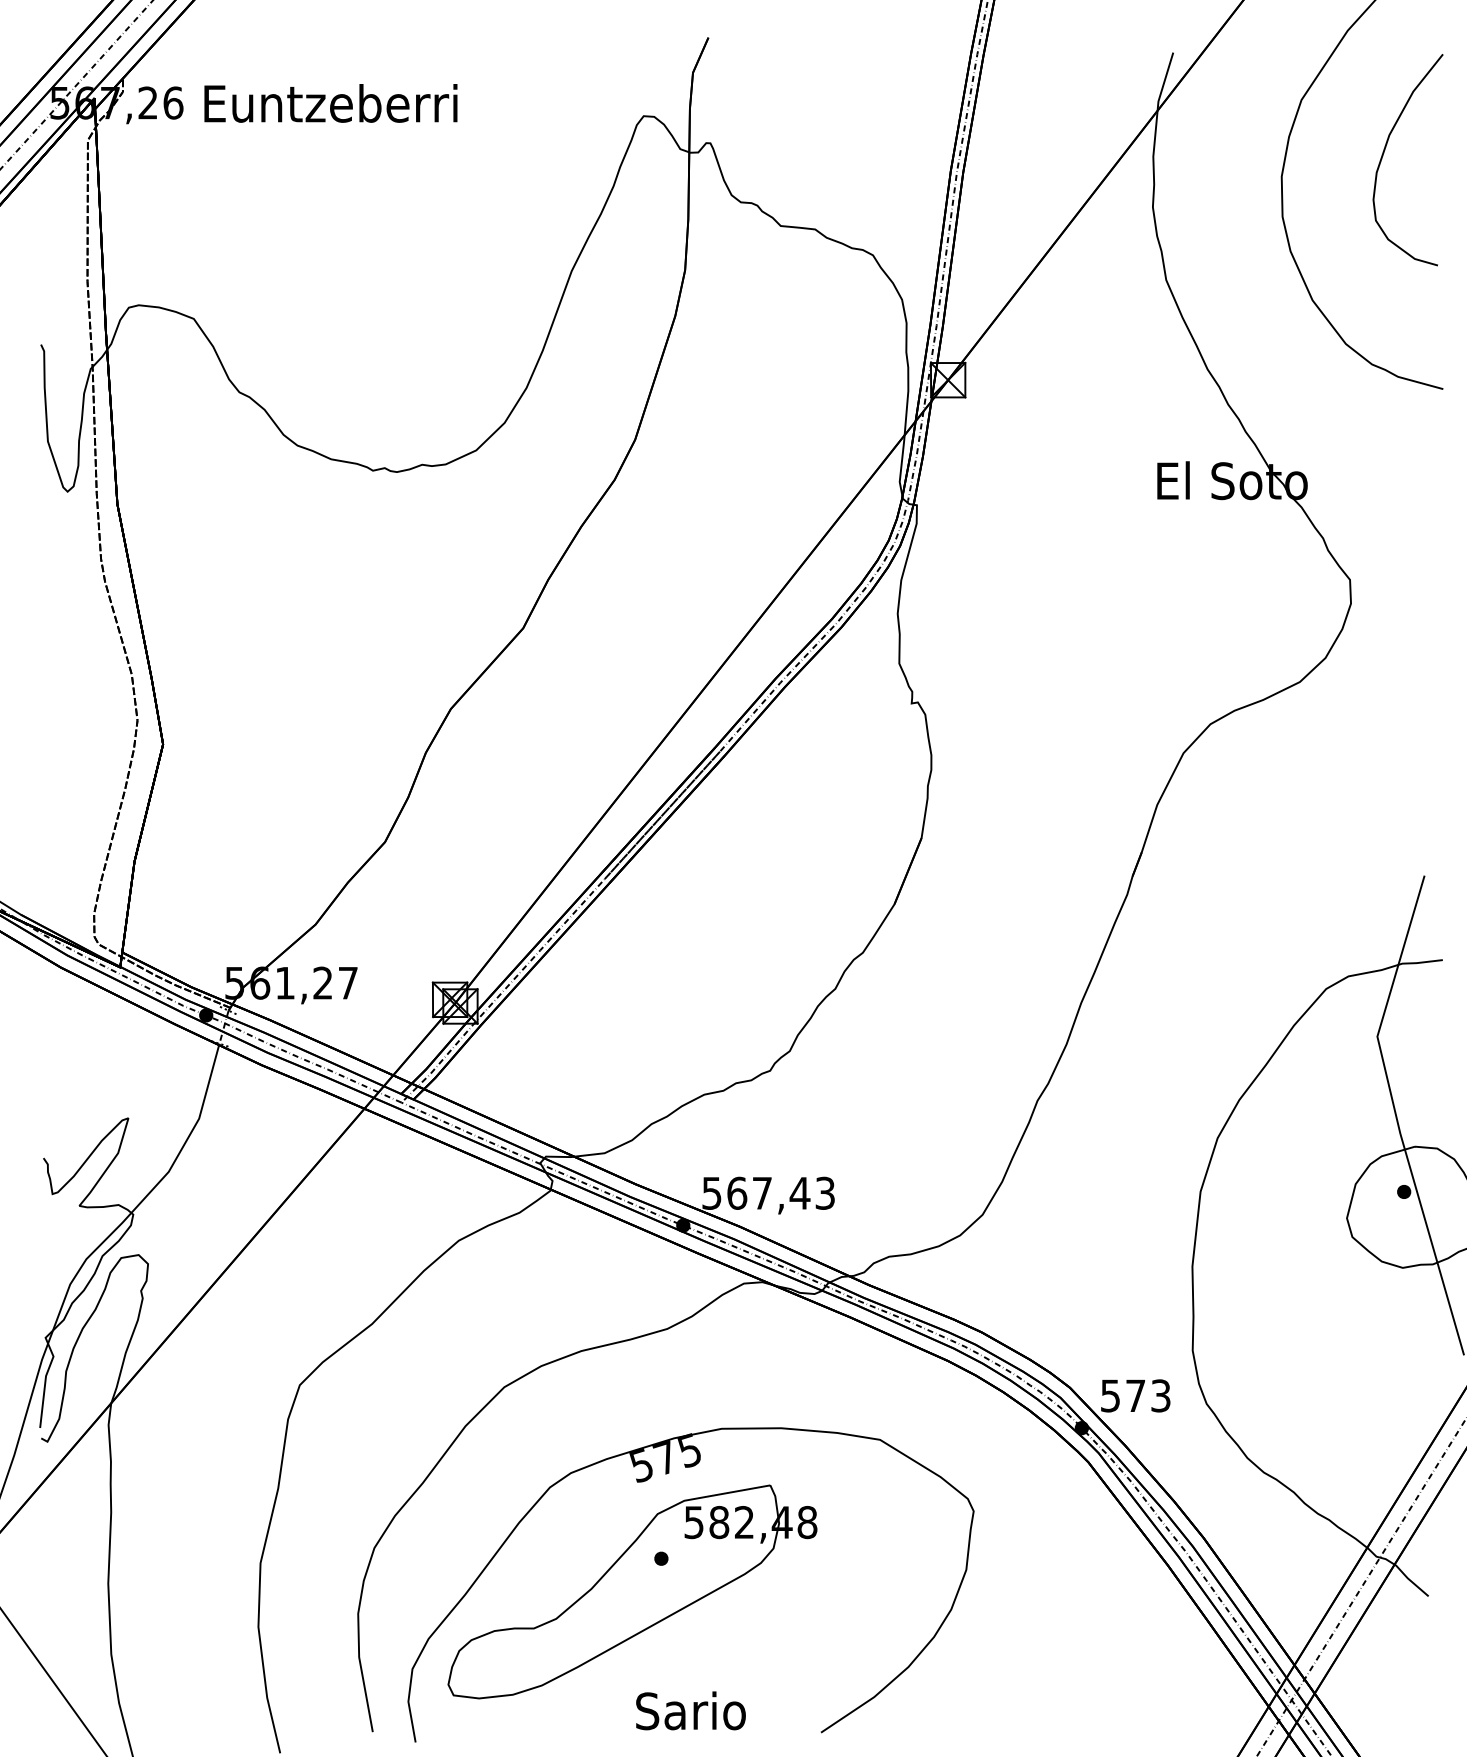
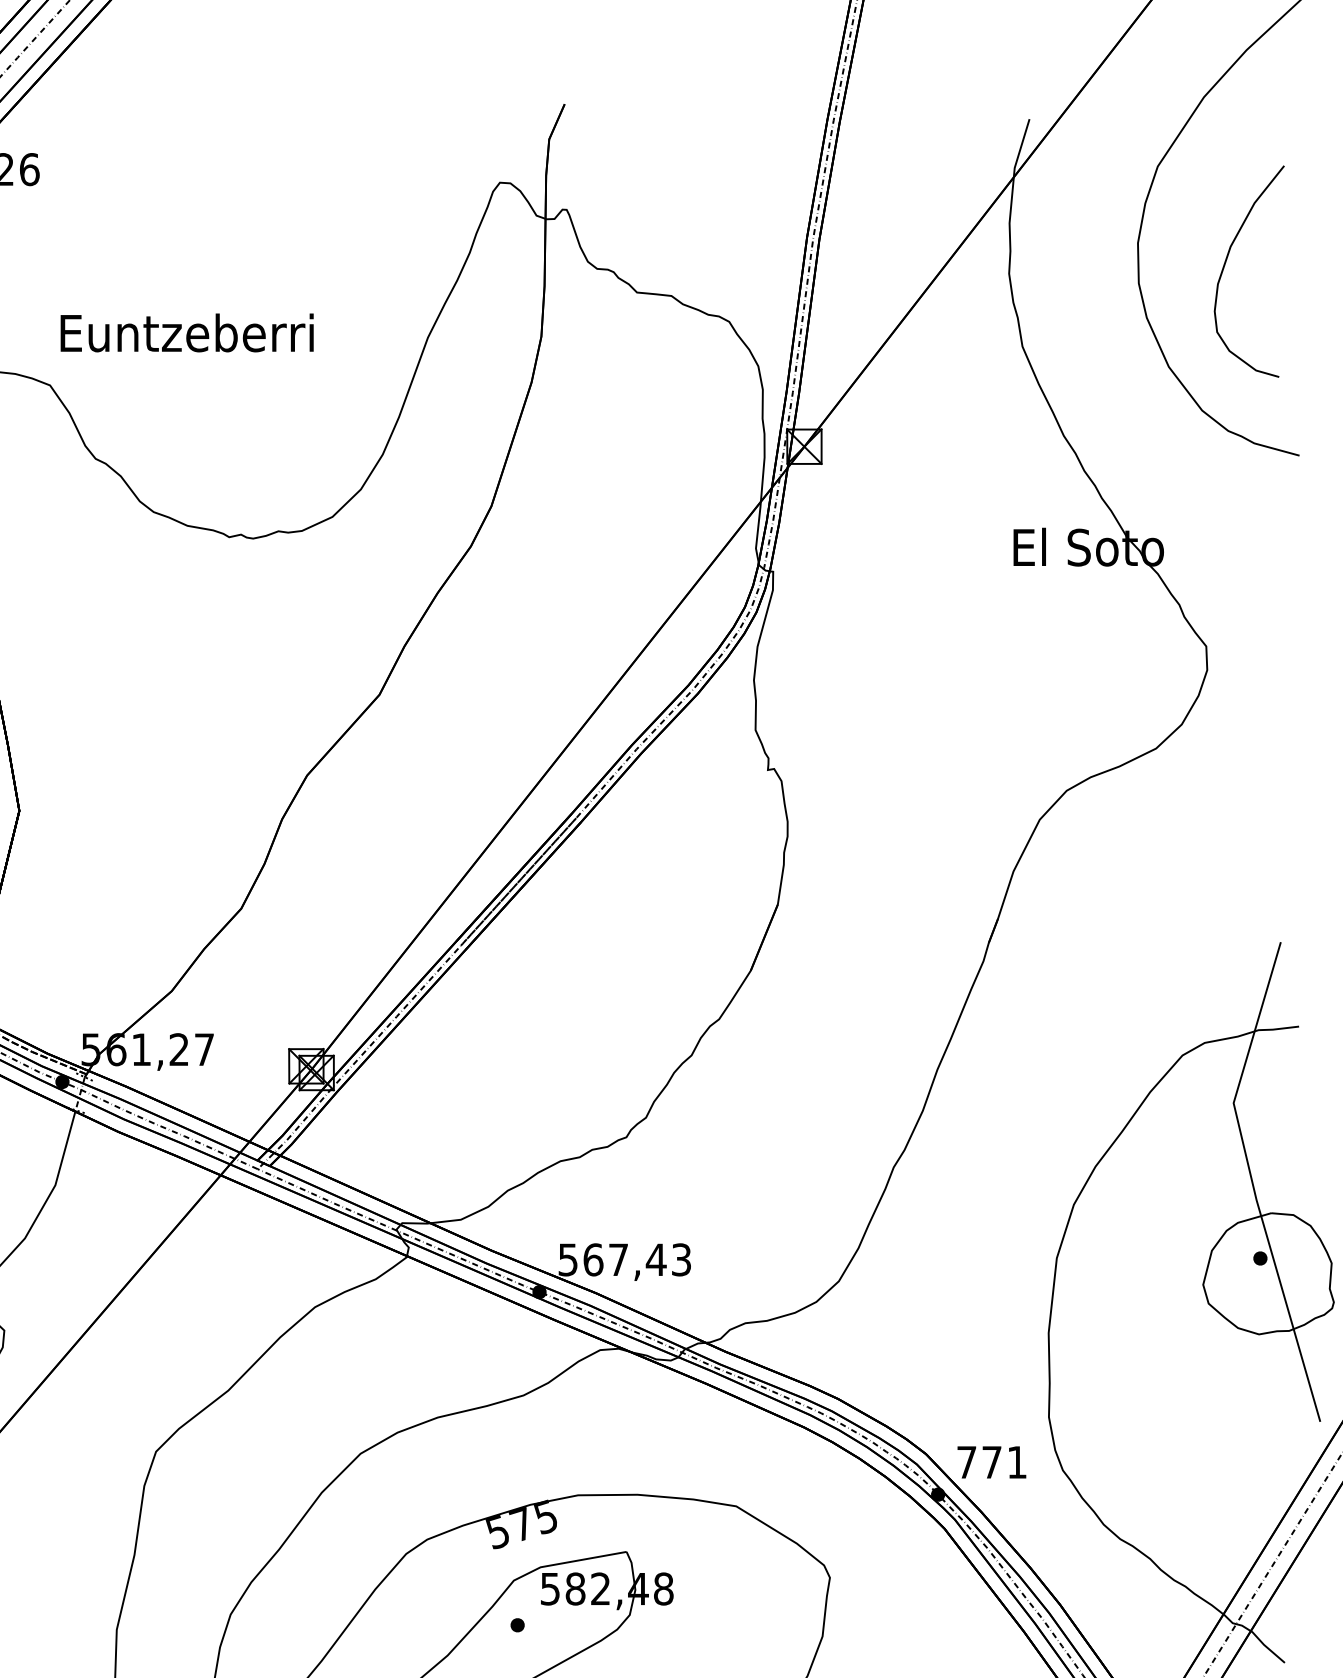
text: (330, 103) -> (186, 333), moved
curve: (1384, 153) -> (1225, 265), moved
text: (1135, 1395) -> (991, 1462), 573 -> 771

